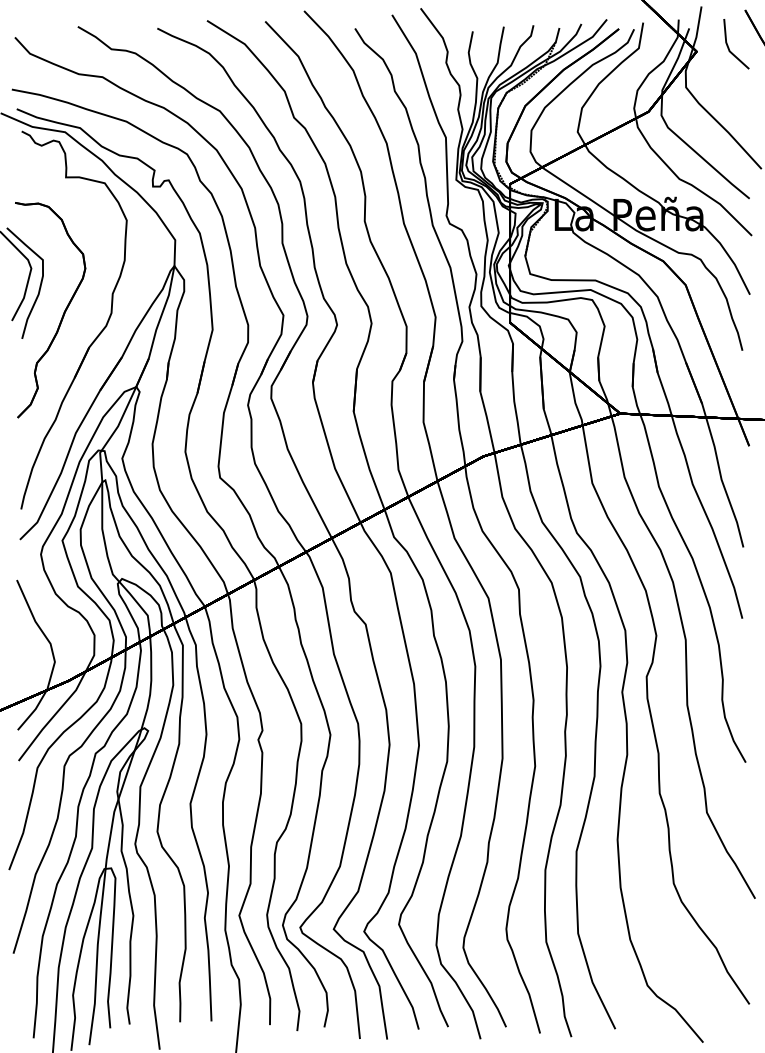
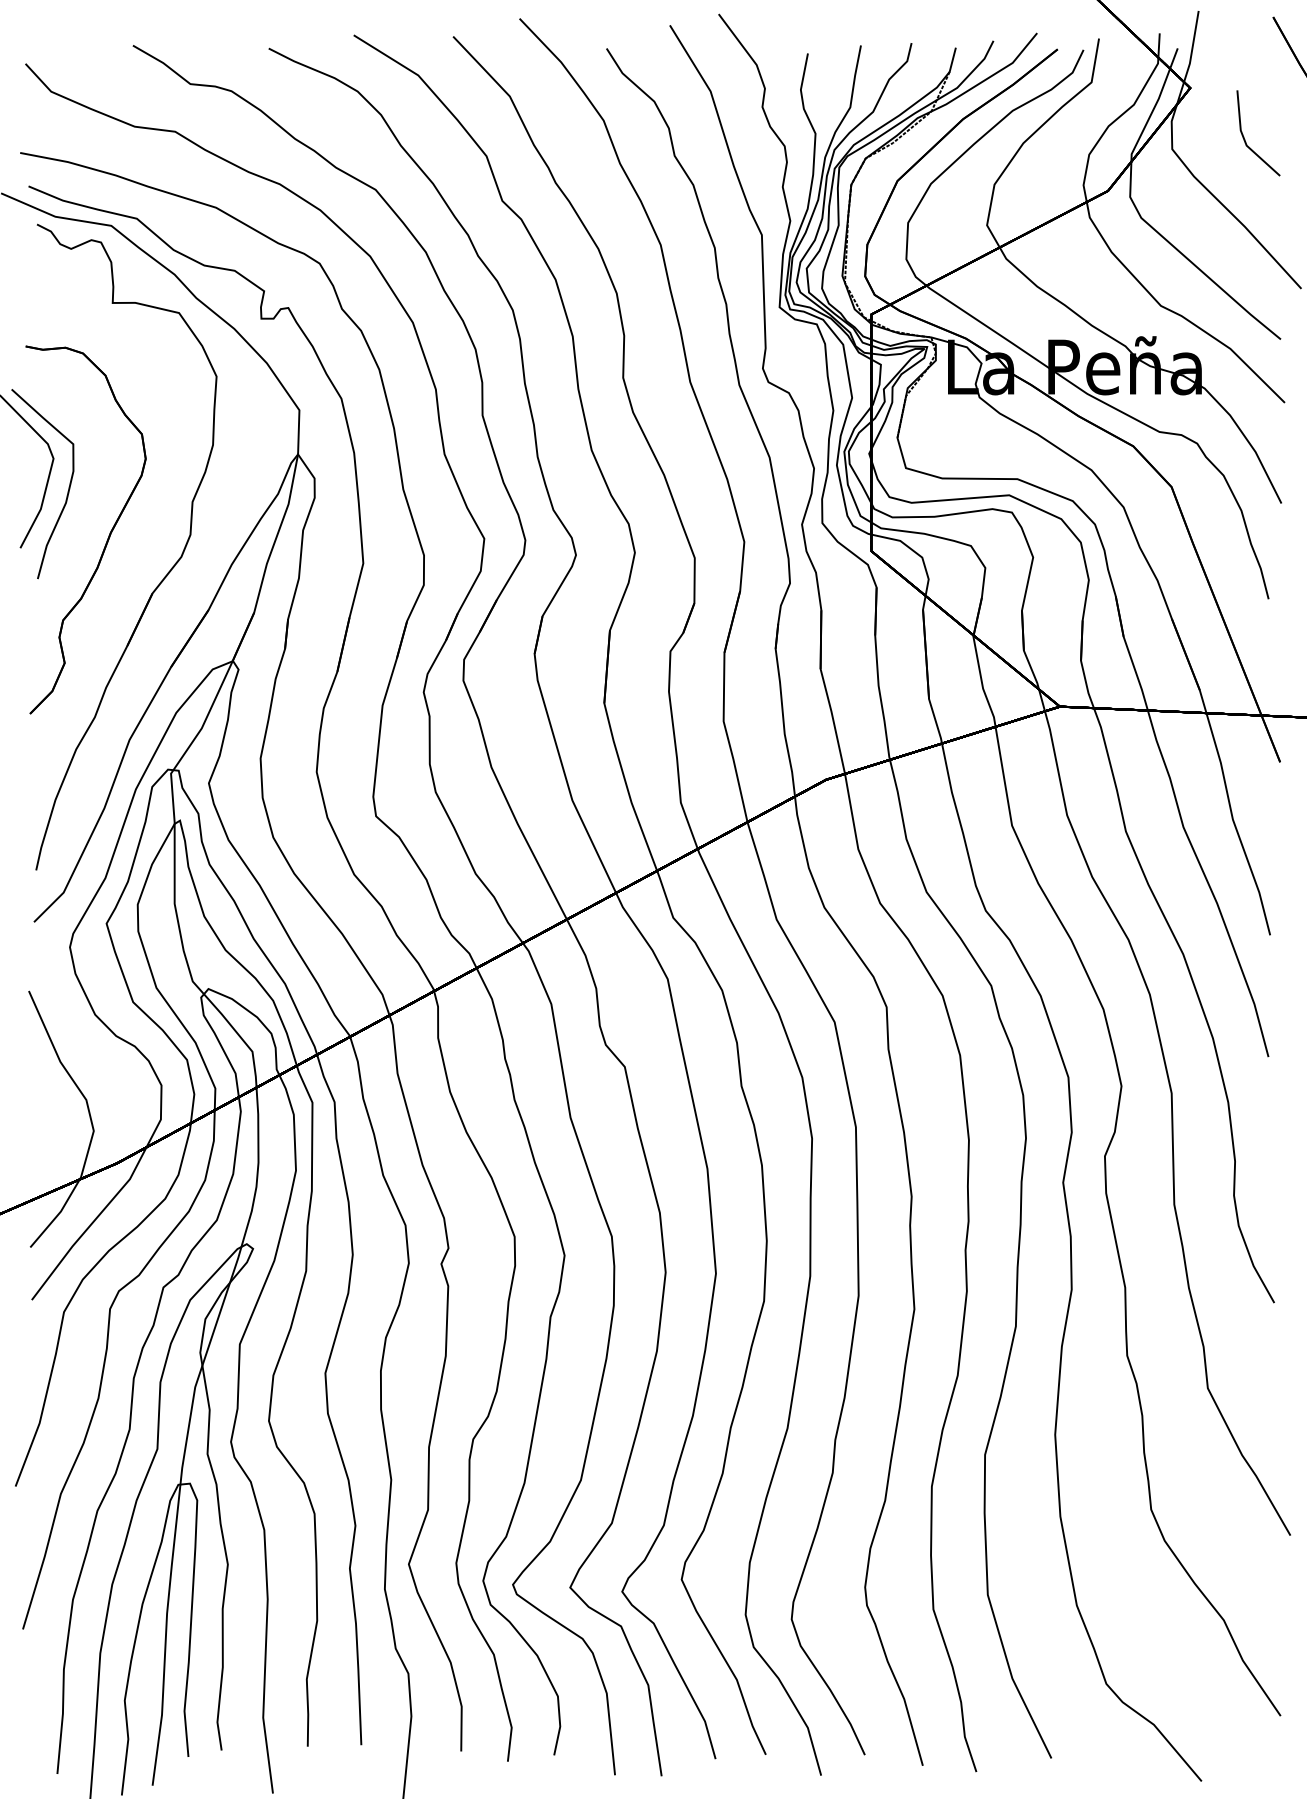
part: (729, 47) -> (1246, 139), moved

